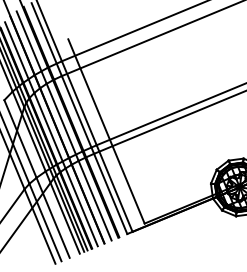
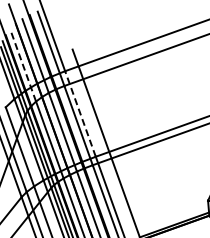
line: (19, 57) -> (22, 65), solid -> dashed
line: (79, 102) -> (80, 113), solid -> dashed

